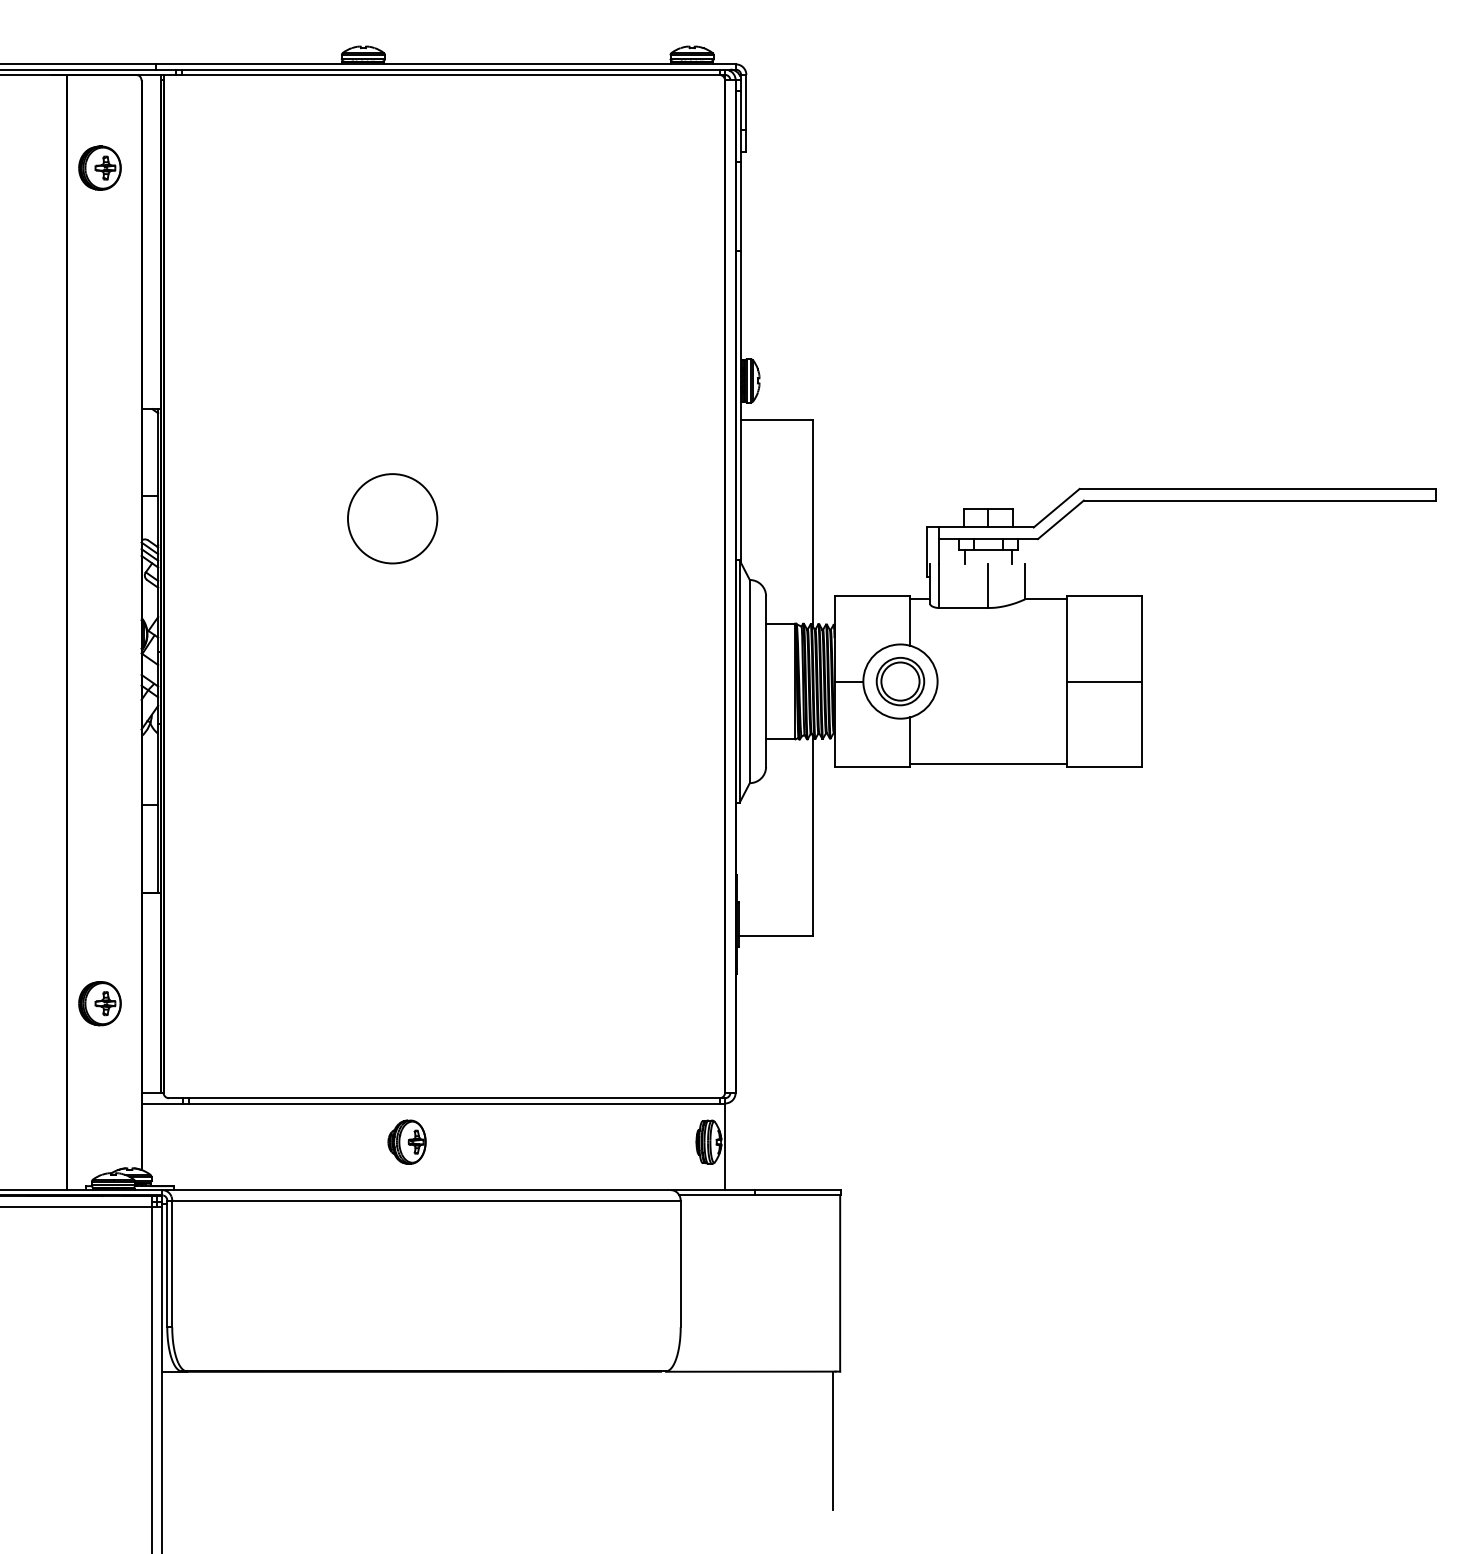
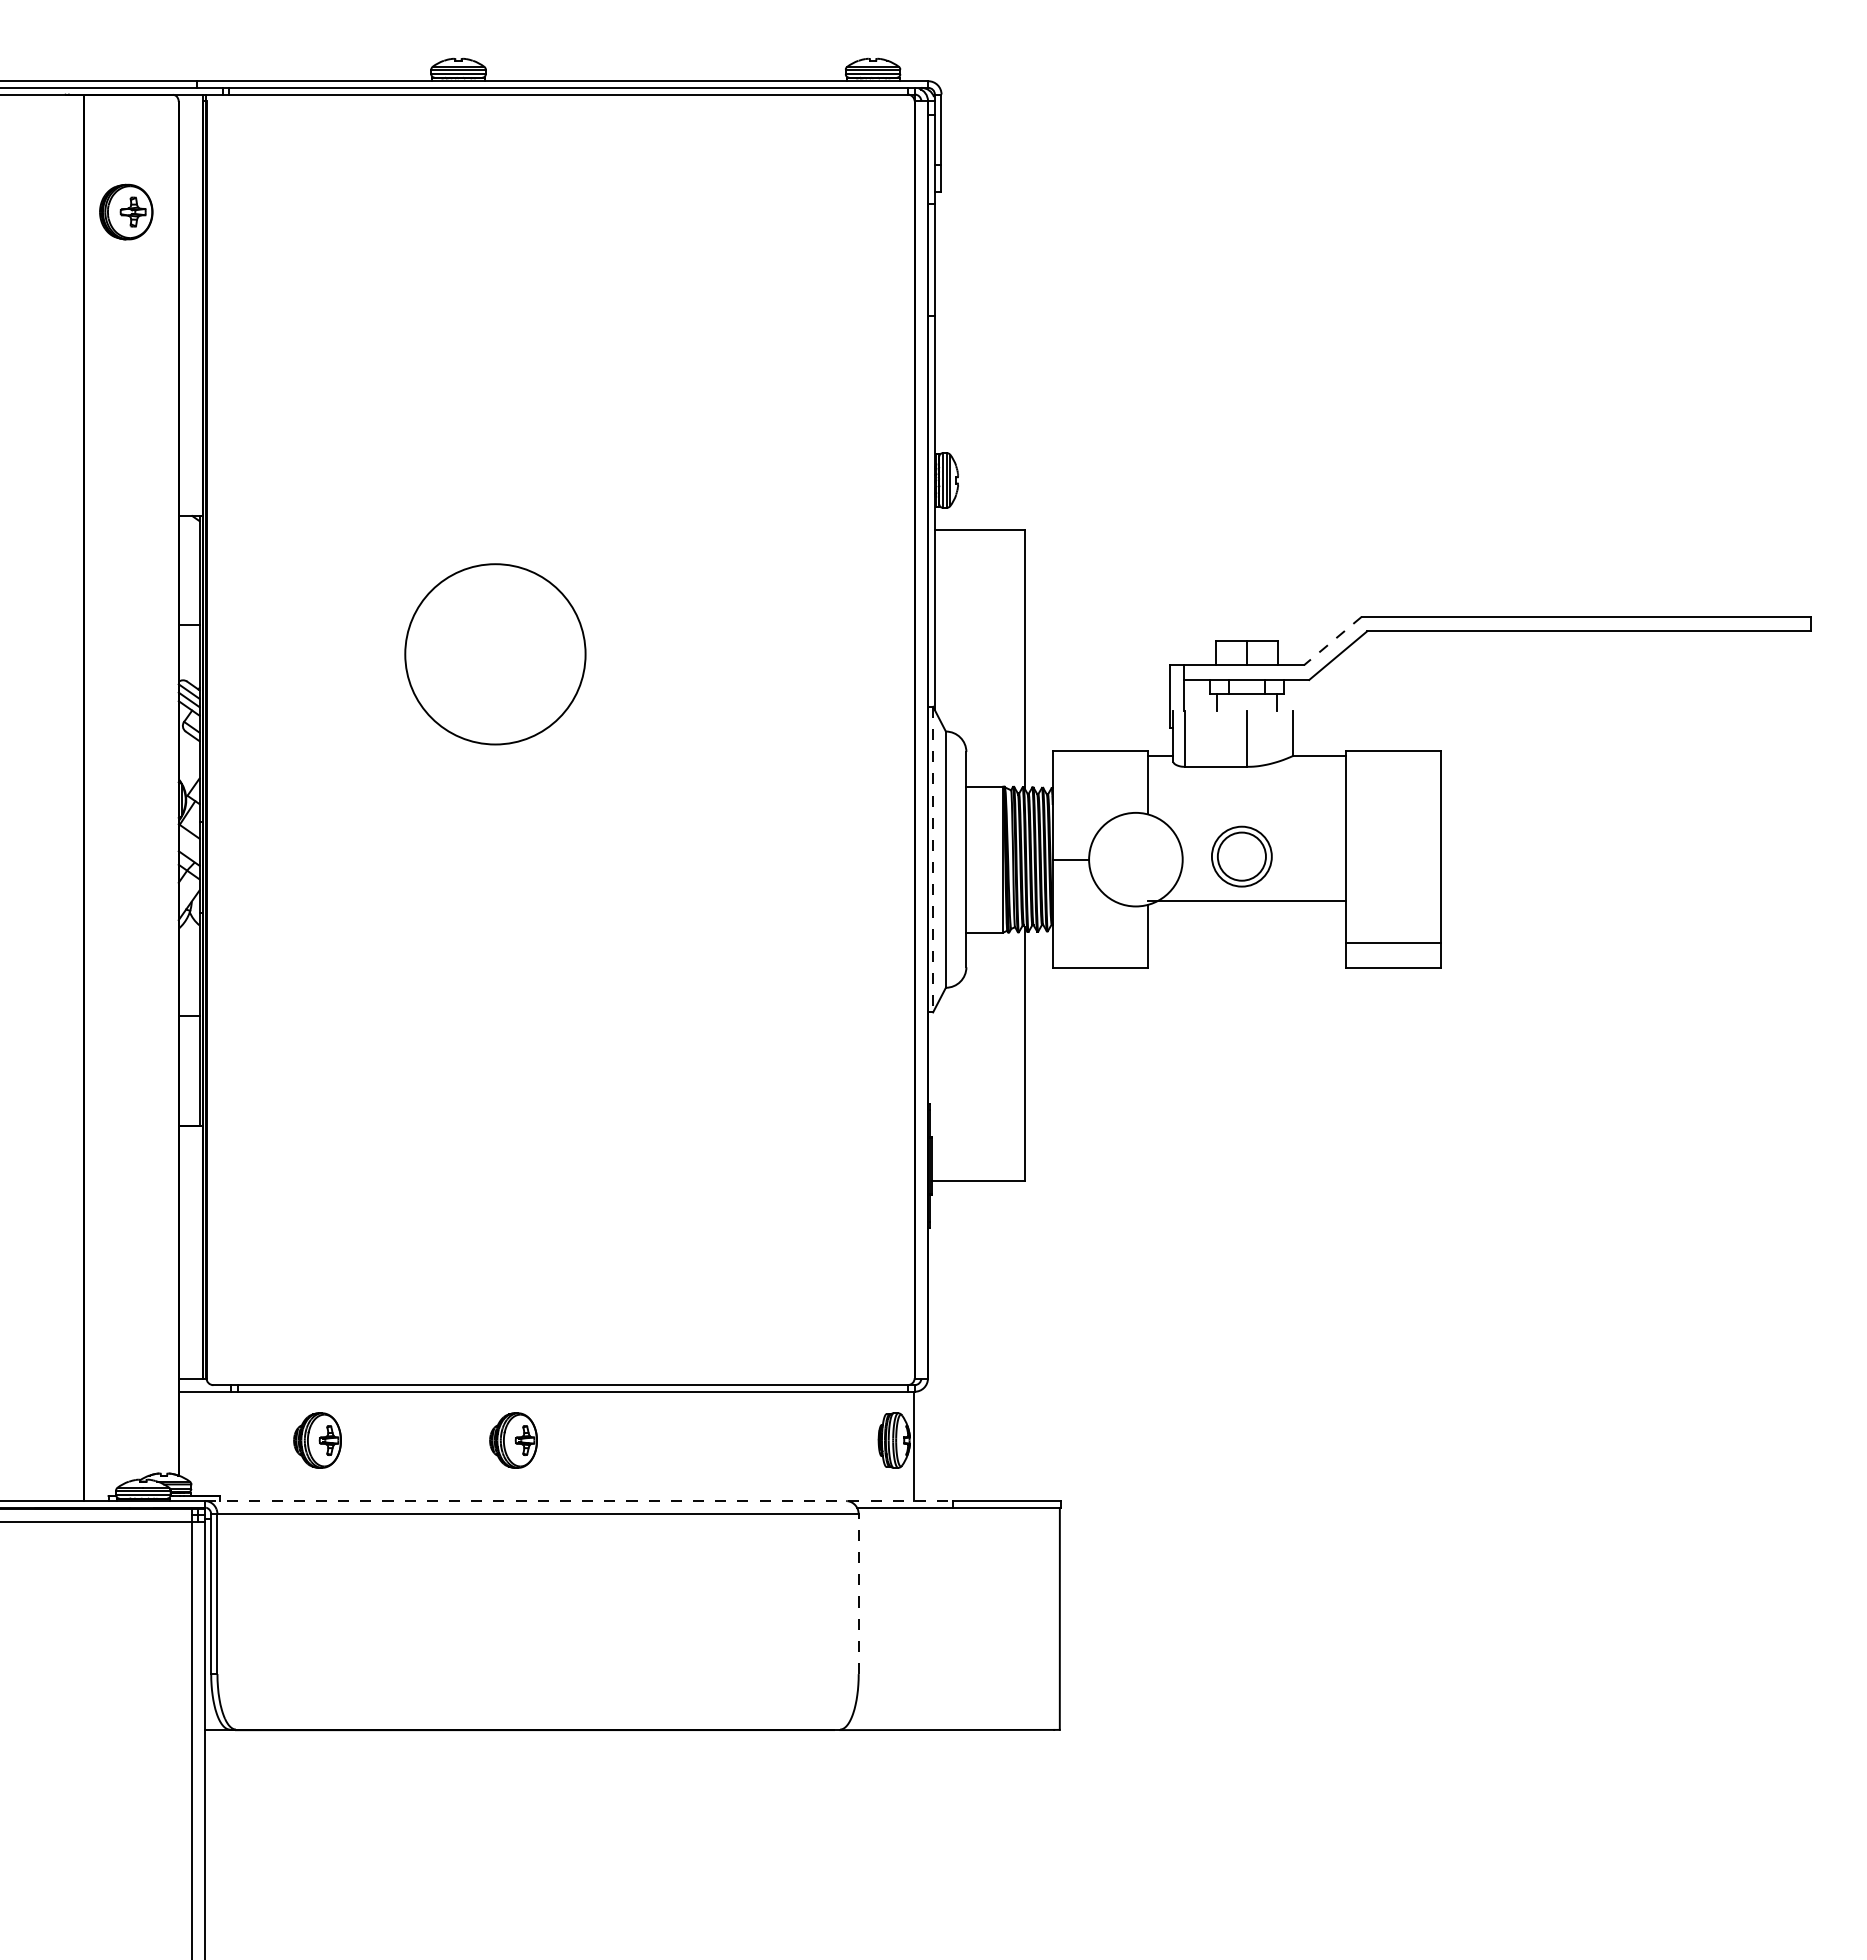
line: (1056, 508) -> (1332, 641), solid -> dashed
circle: (392, 518) -> (495, 654), size x1.6
line: (740, 681) -> (933, 859), solid -> dashed
part: (900, 681) -> (1241, 856), moved
line: (1103, 681) -> (1392, 942), moved
line: (988, 763) -> (1246, 901), moved
part: (100, 1003) -> (126, 1265), removed
part: (251, 1142) -> (317, 1440), added
line: (458, 1190) -> (578, 1501), solid -> dashed
line: (680, 1264) -> (858, 1594), solid -> dashed
line: (832, 1440) -> (1050, 1816), removed

